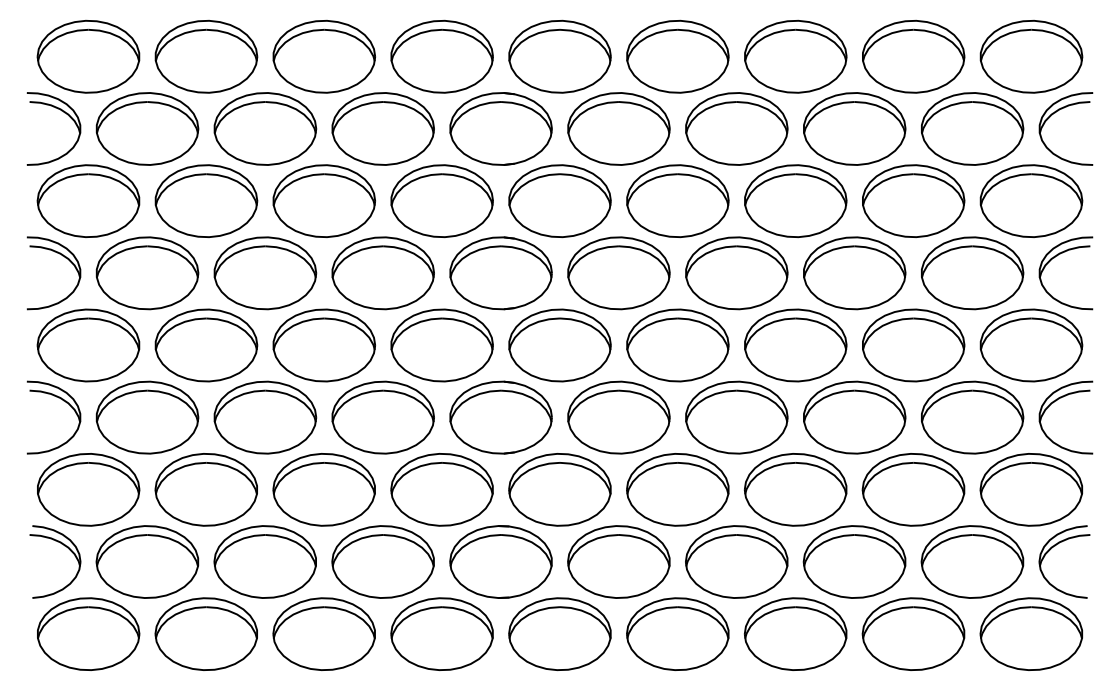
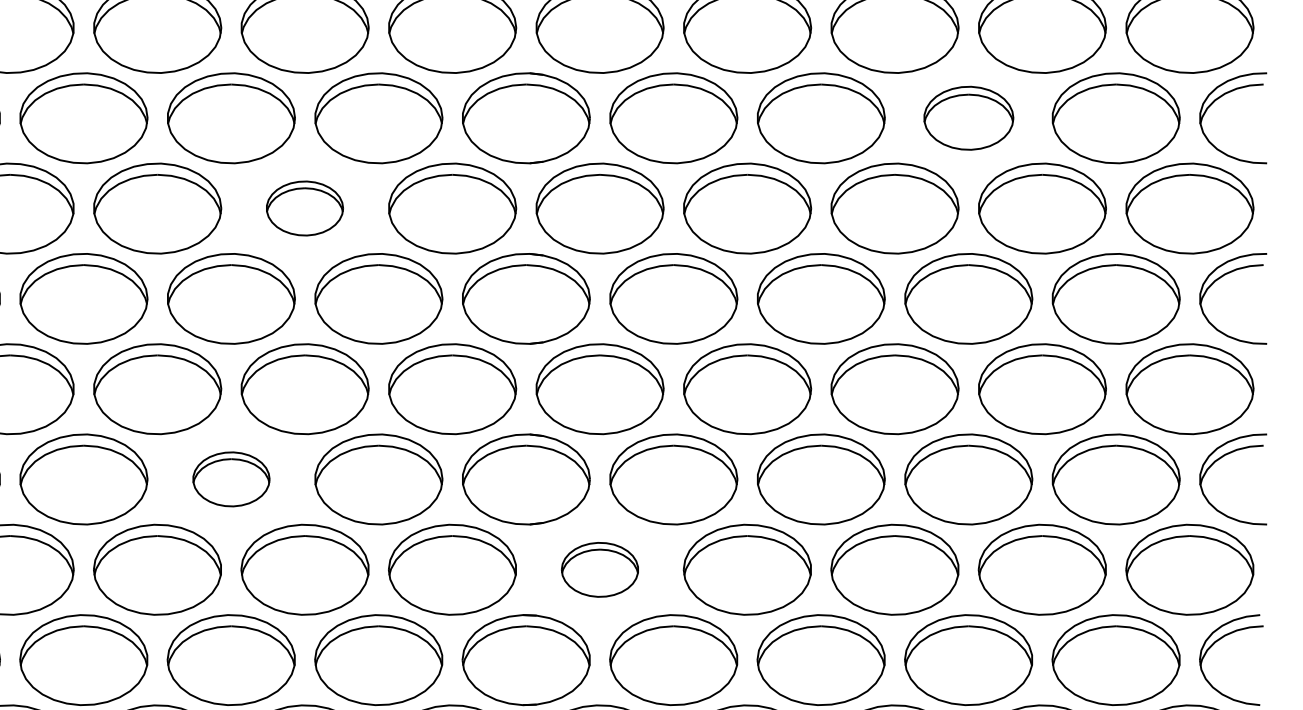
part: (854, 128) -> (968, 117), size x0.7
part: (323, 200) -> (304, 207), size x0.6
part: (265, 417) -> (231, 479), size x0.6
part: (559, 489) -> (599, 569), size x0.6

